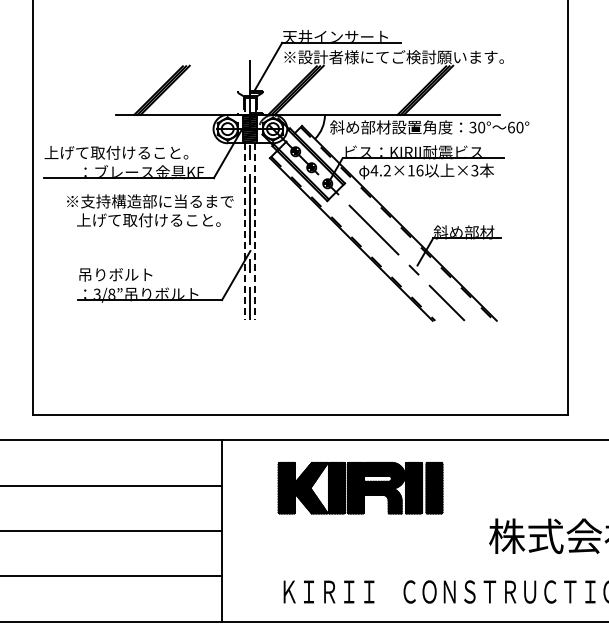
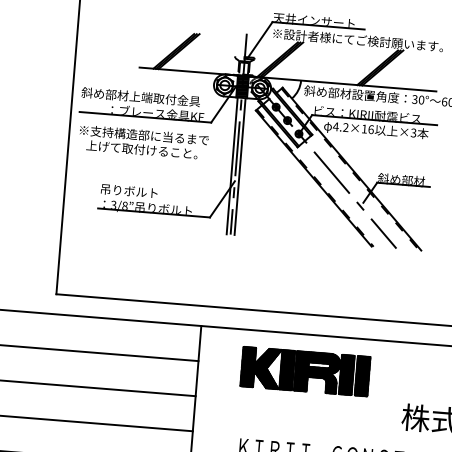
text: (120, 152) -> (140, 96), 上げて取付けること。 -> 斜め部材上端取付金具
text: (150, 210) -> (143, 142), moved
line: (245, 232) -> (232, 166), dashed -> solid
line: (255, 232) -> (240, 167), dashed -> solid

